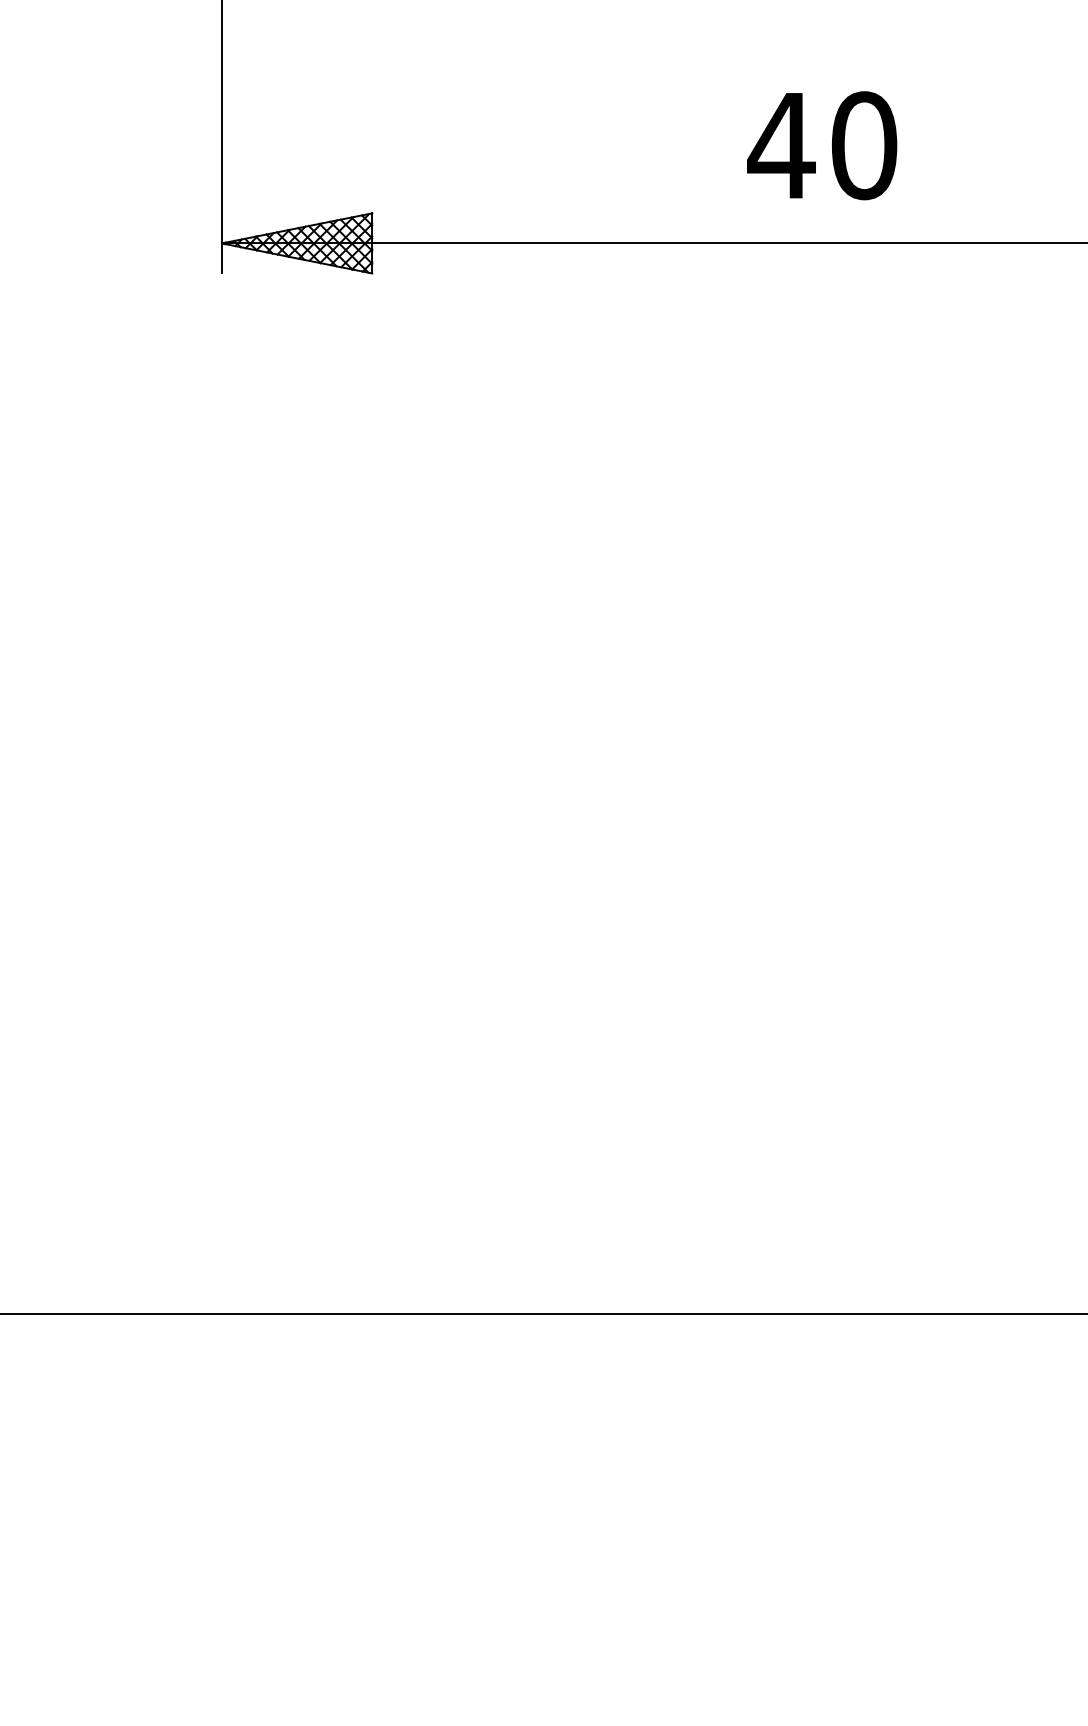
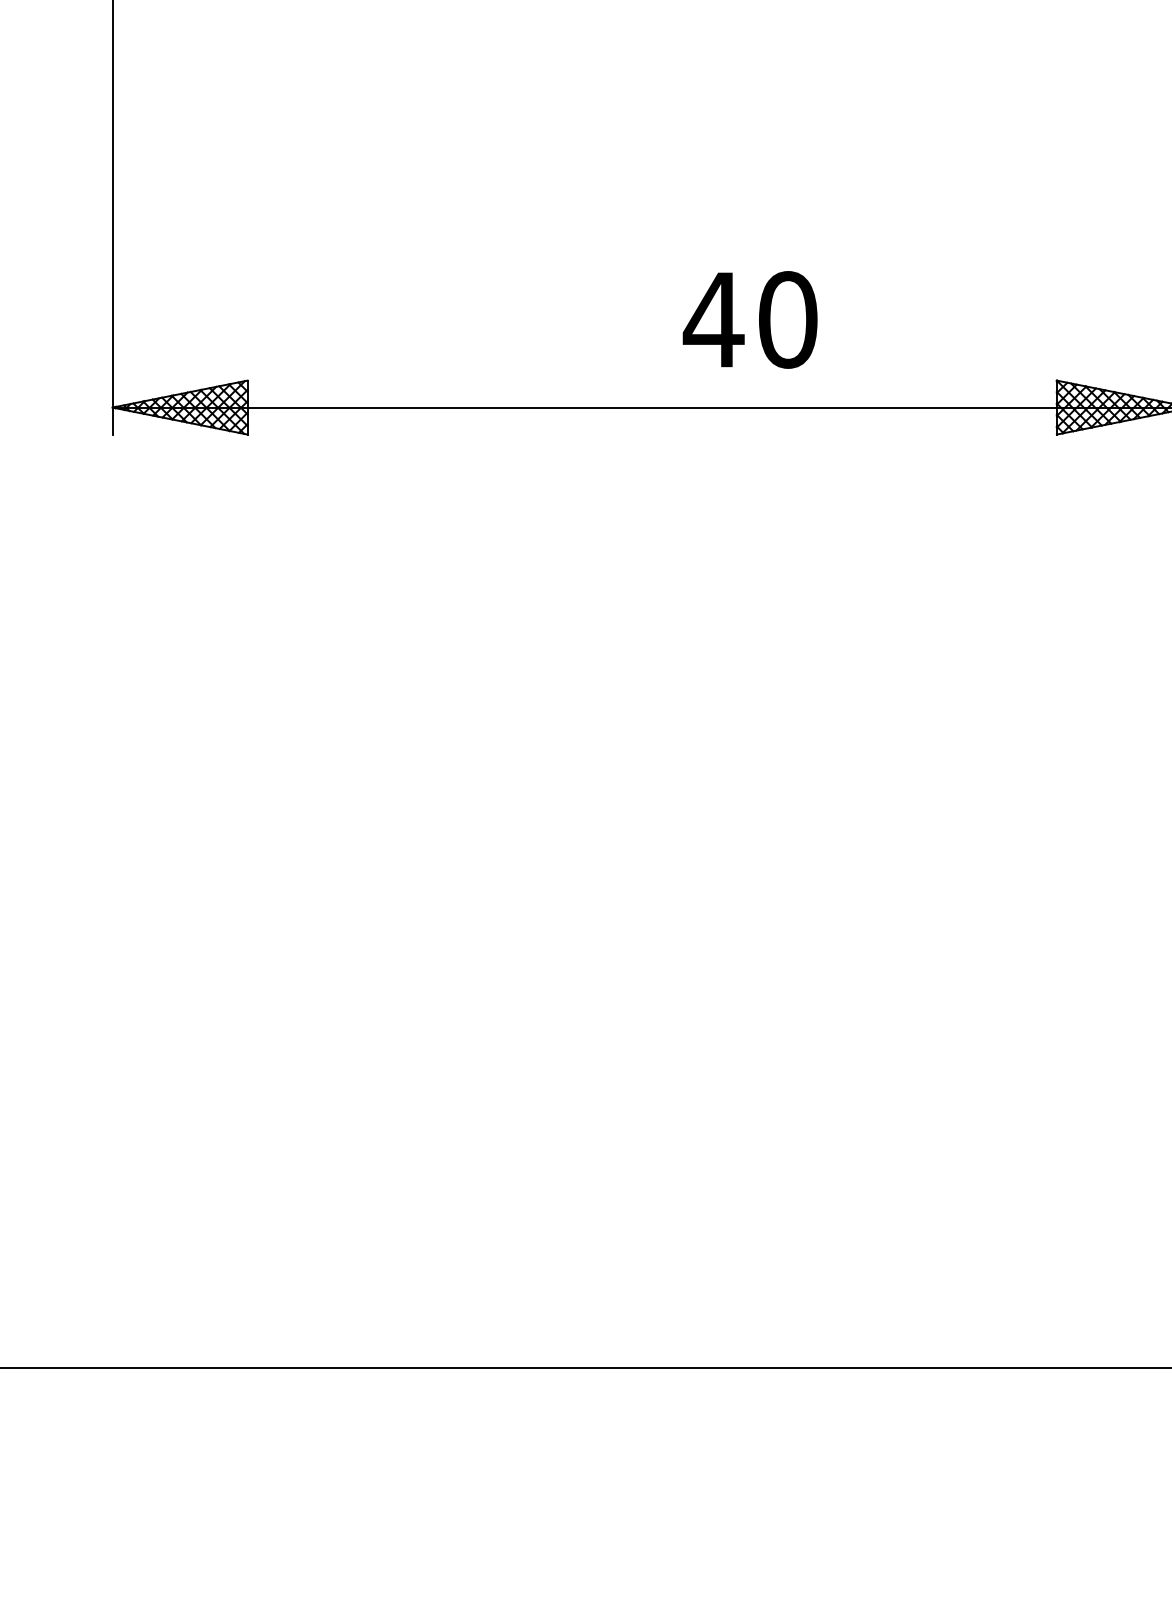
text: (821, 145) -> (749, 319), moved

